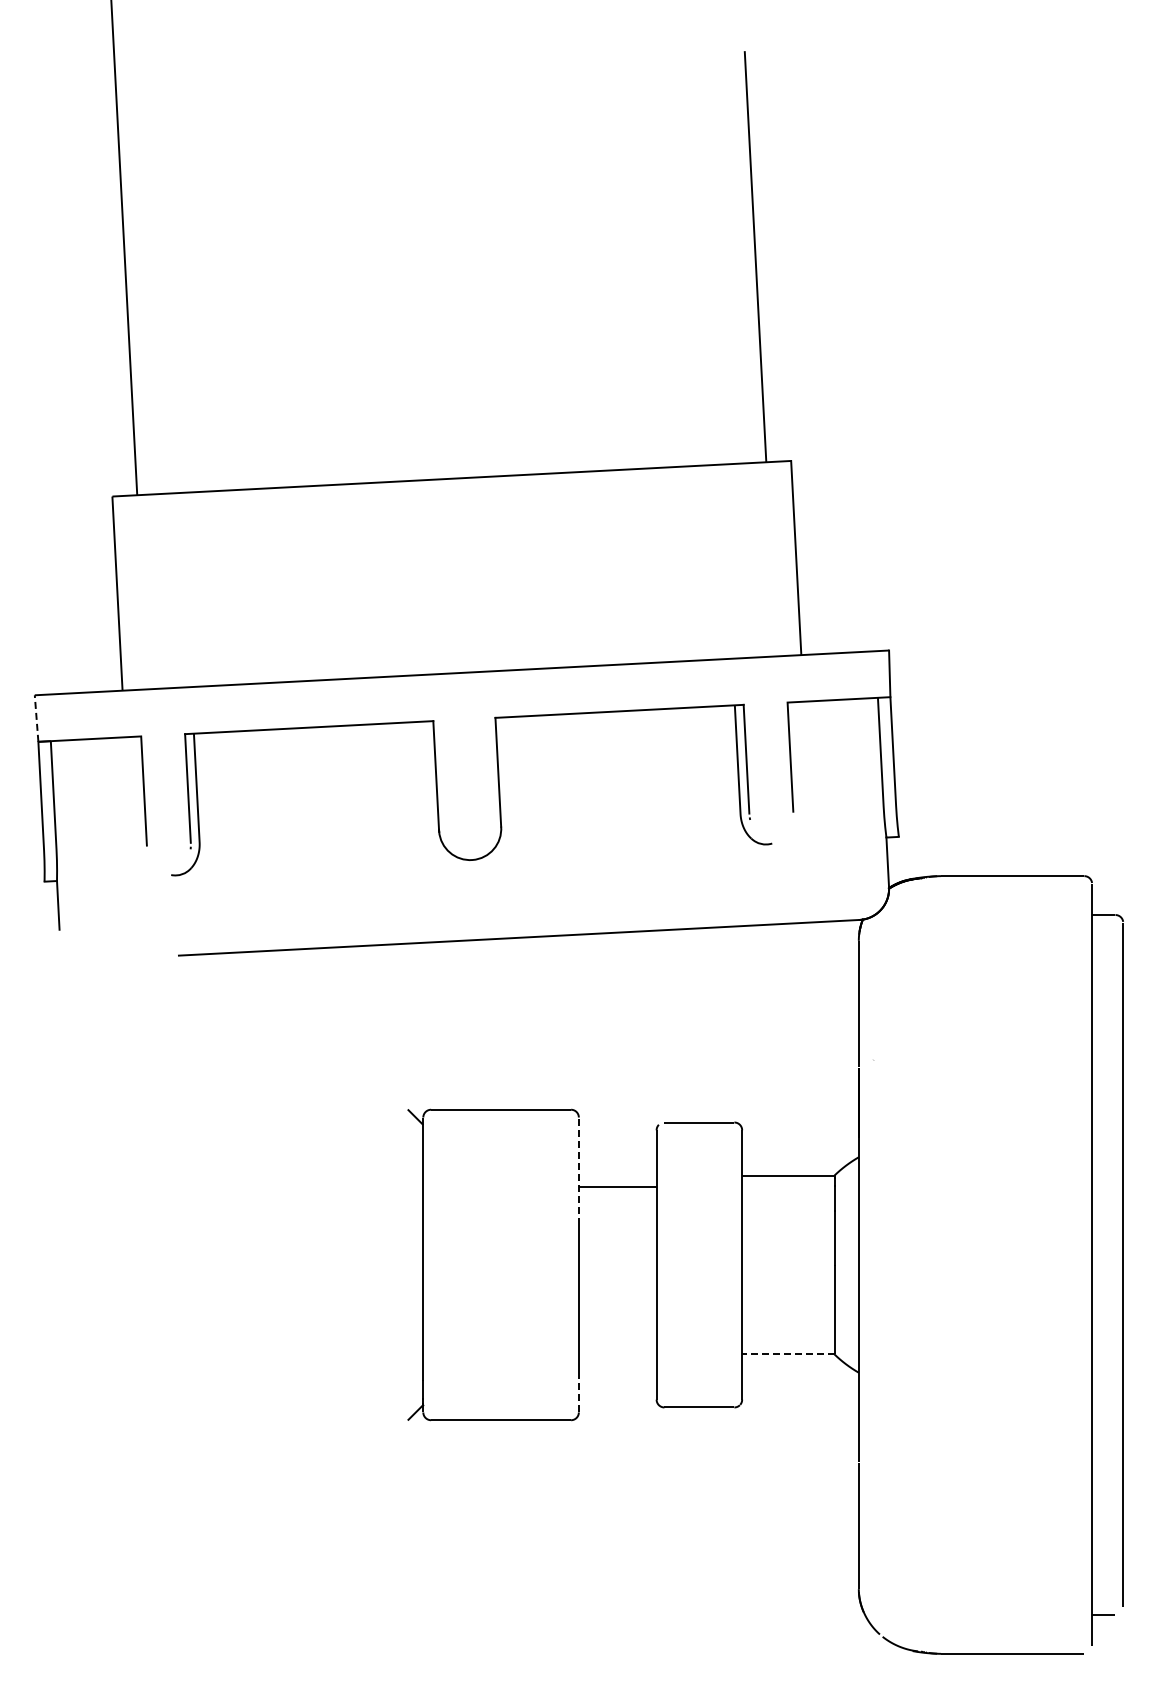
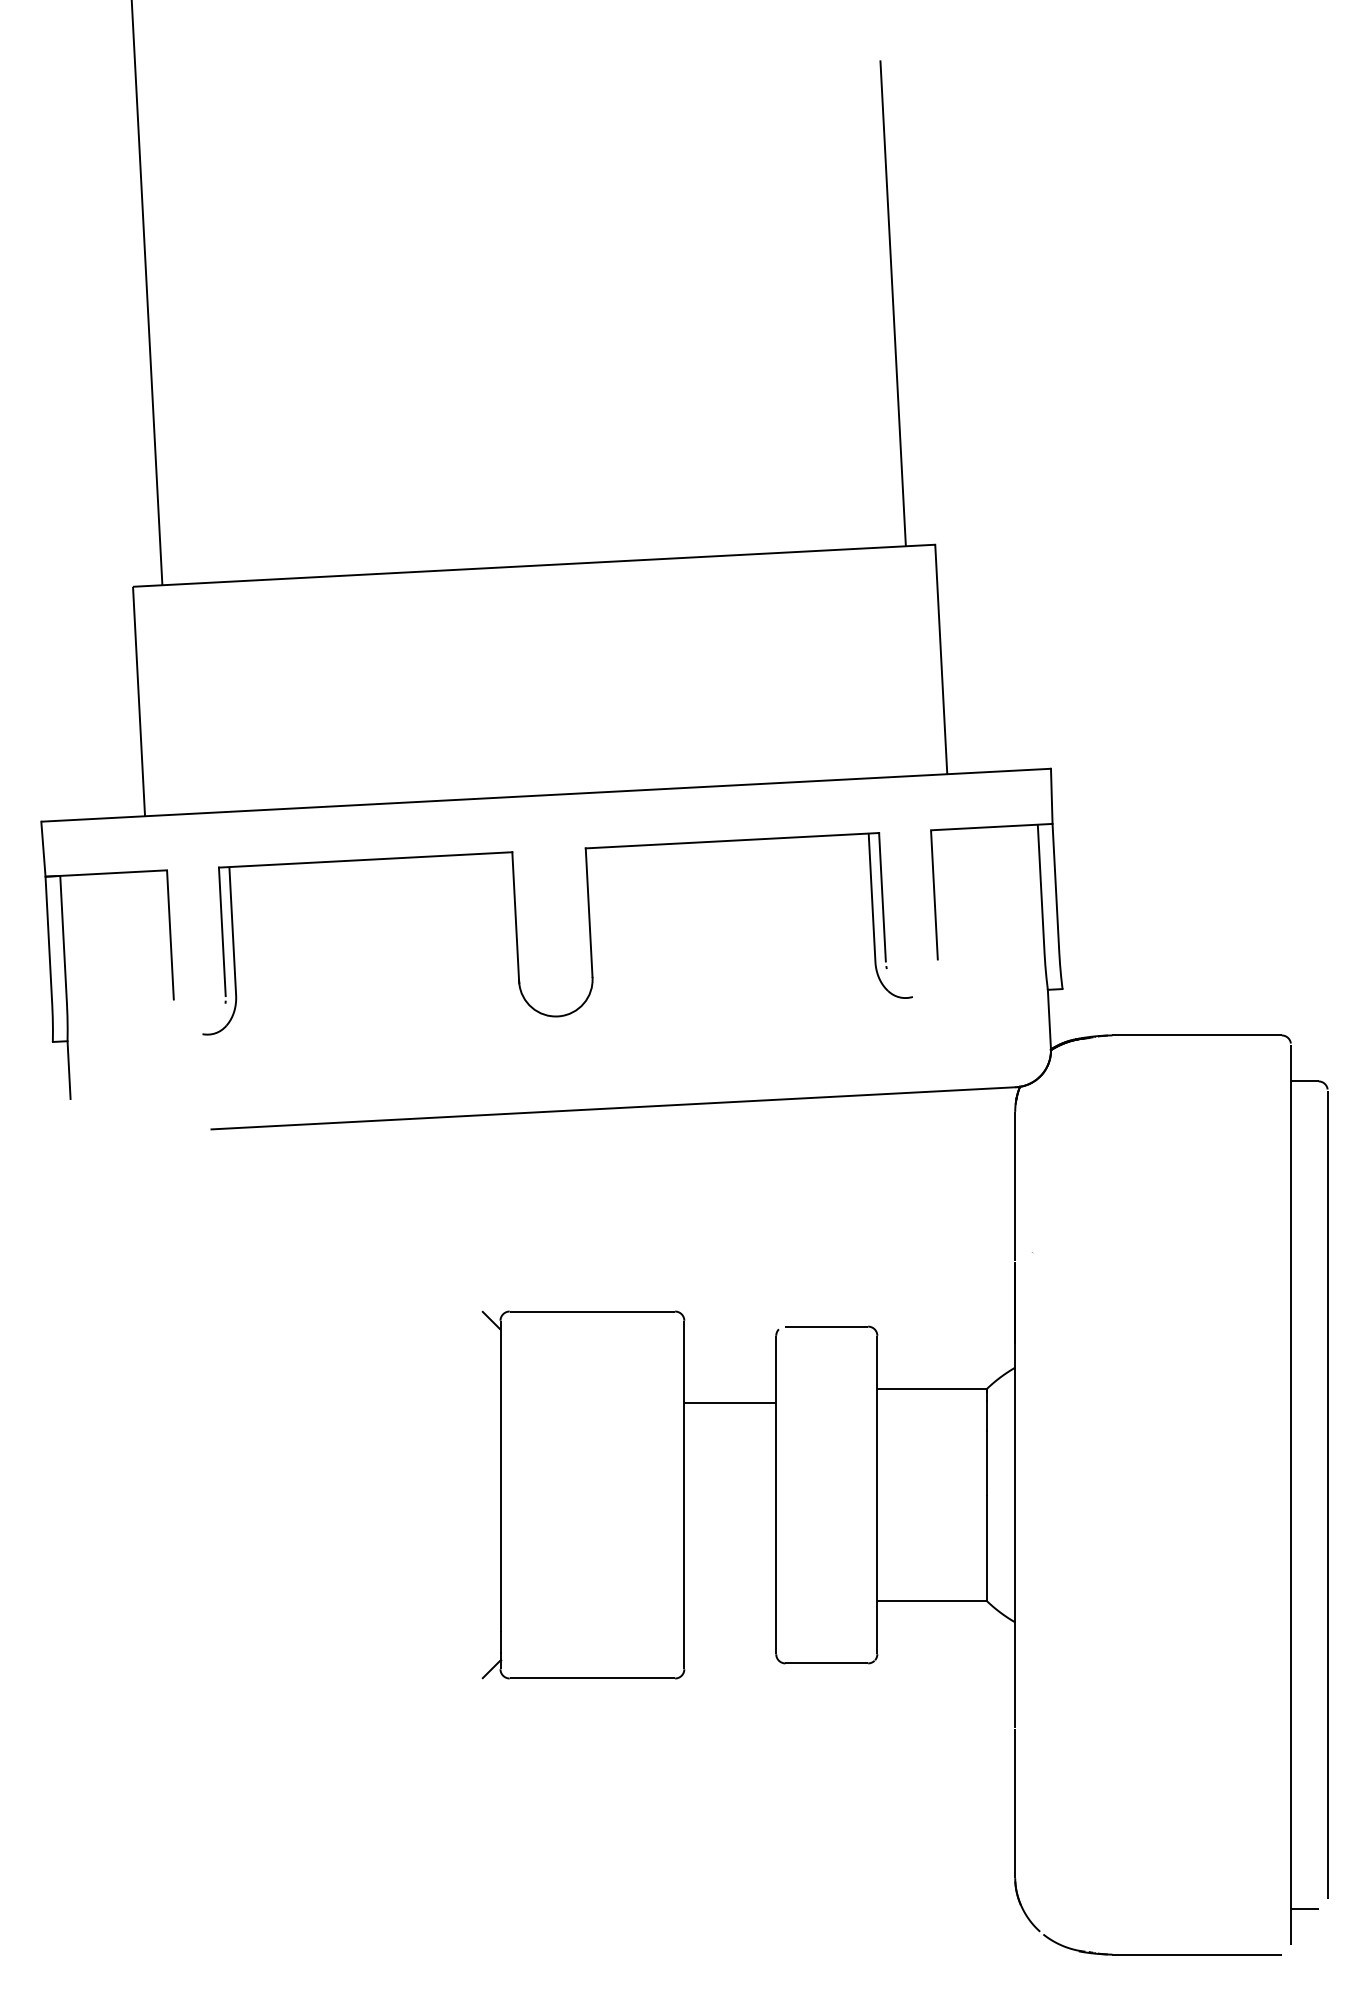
line: (36, 718) -> (43, 849), dashed -> solid
line: (578, 1171) -> (683, 1384), dashed -> solid
line: (787, 1354) -> (930, 1600), dashed -> solid
line: (578, 1392) -> (683, 1645), dashed -> solid

